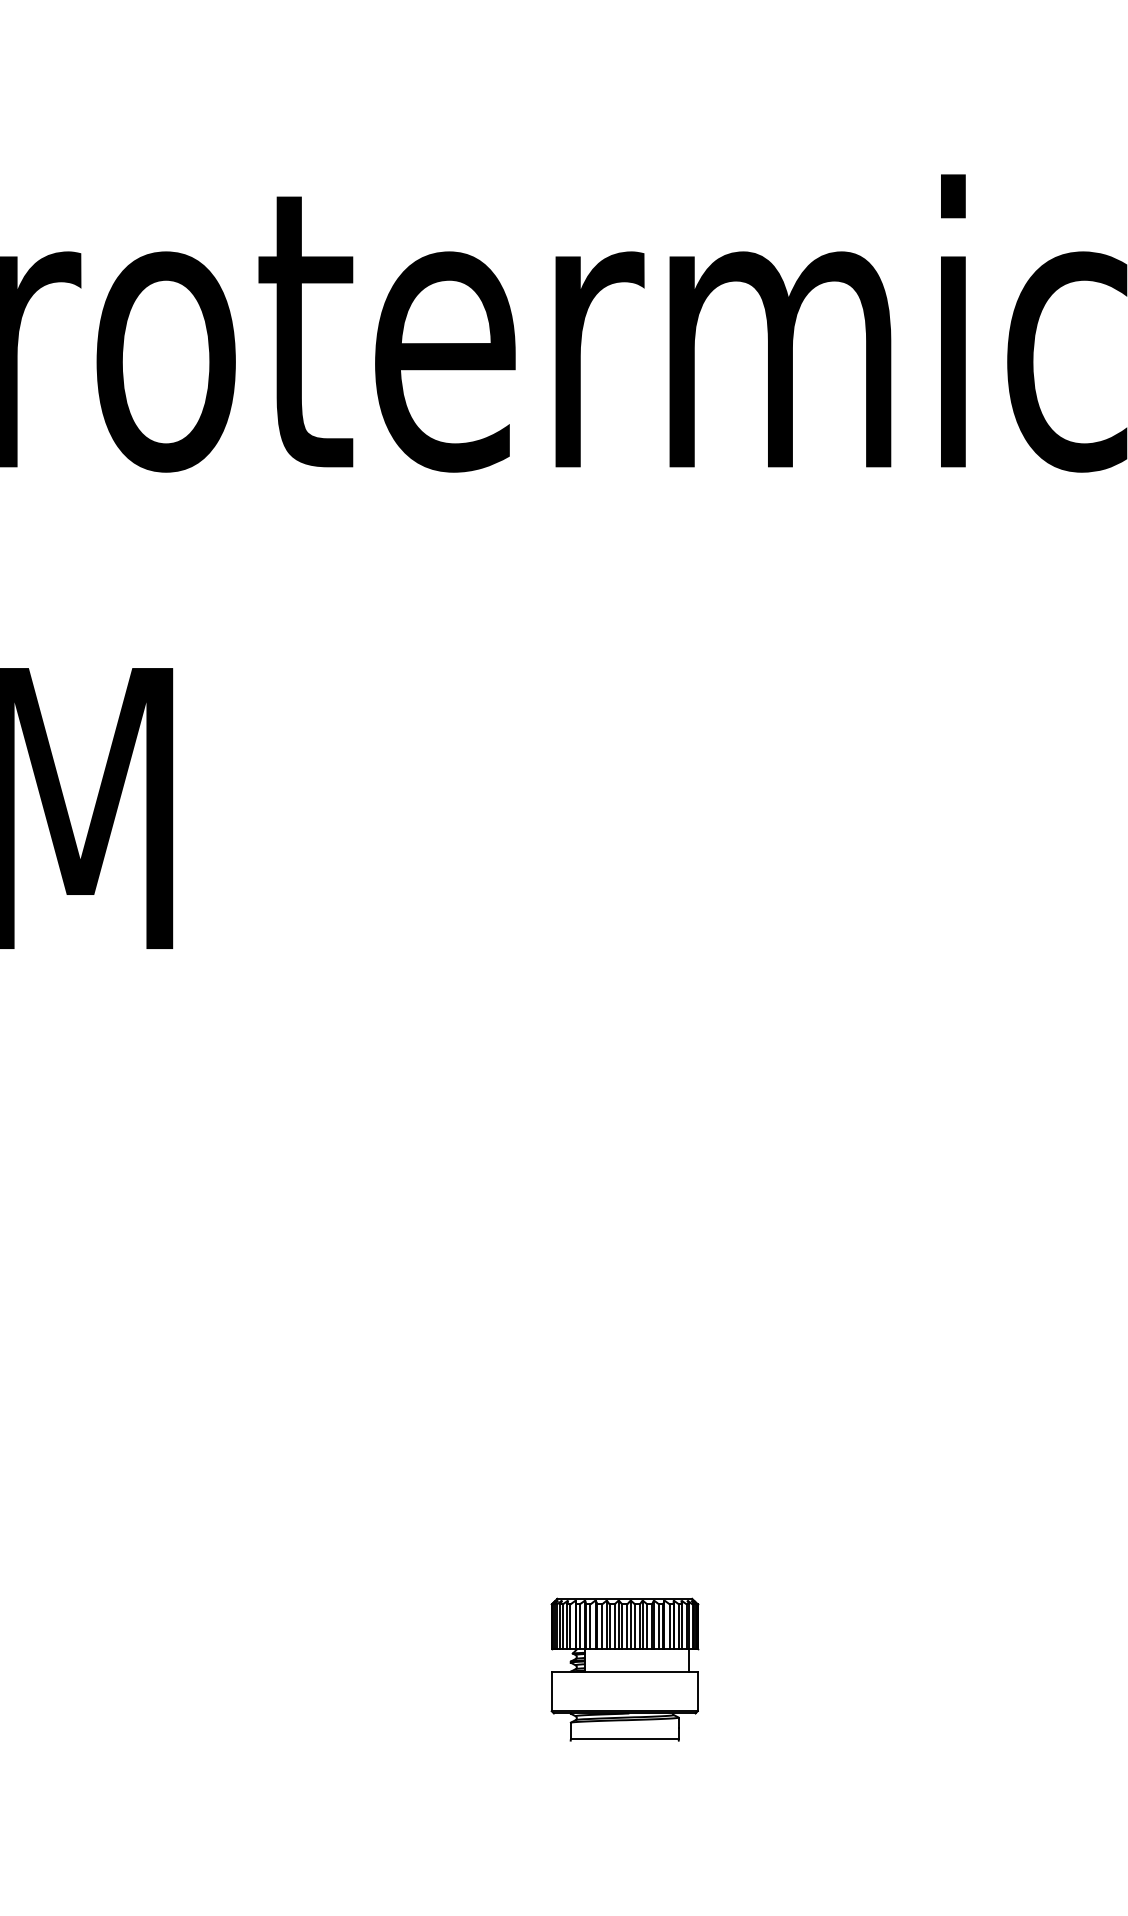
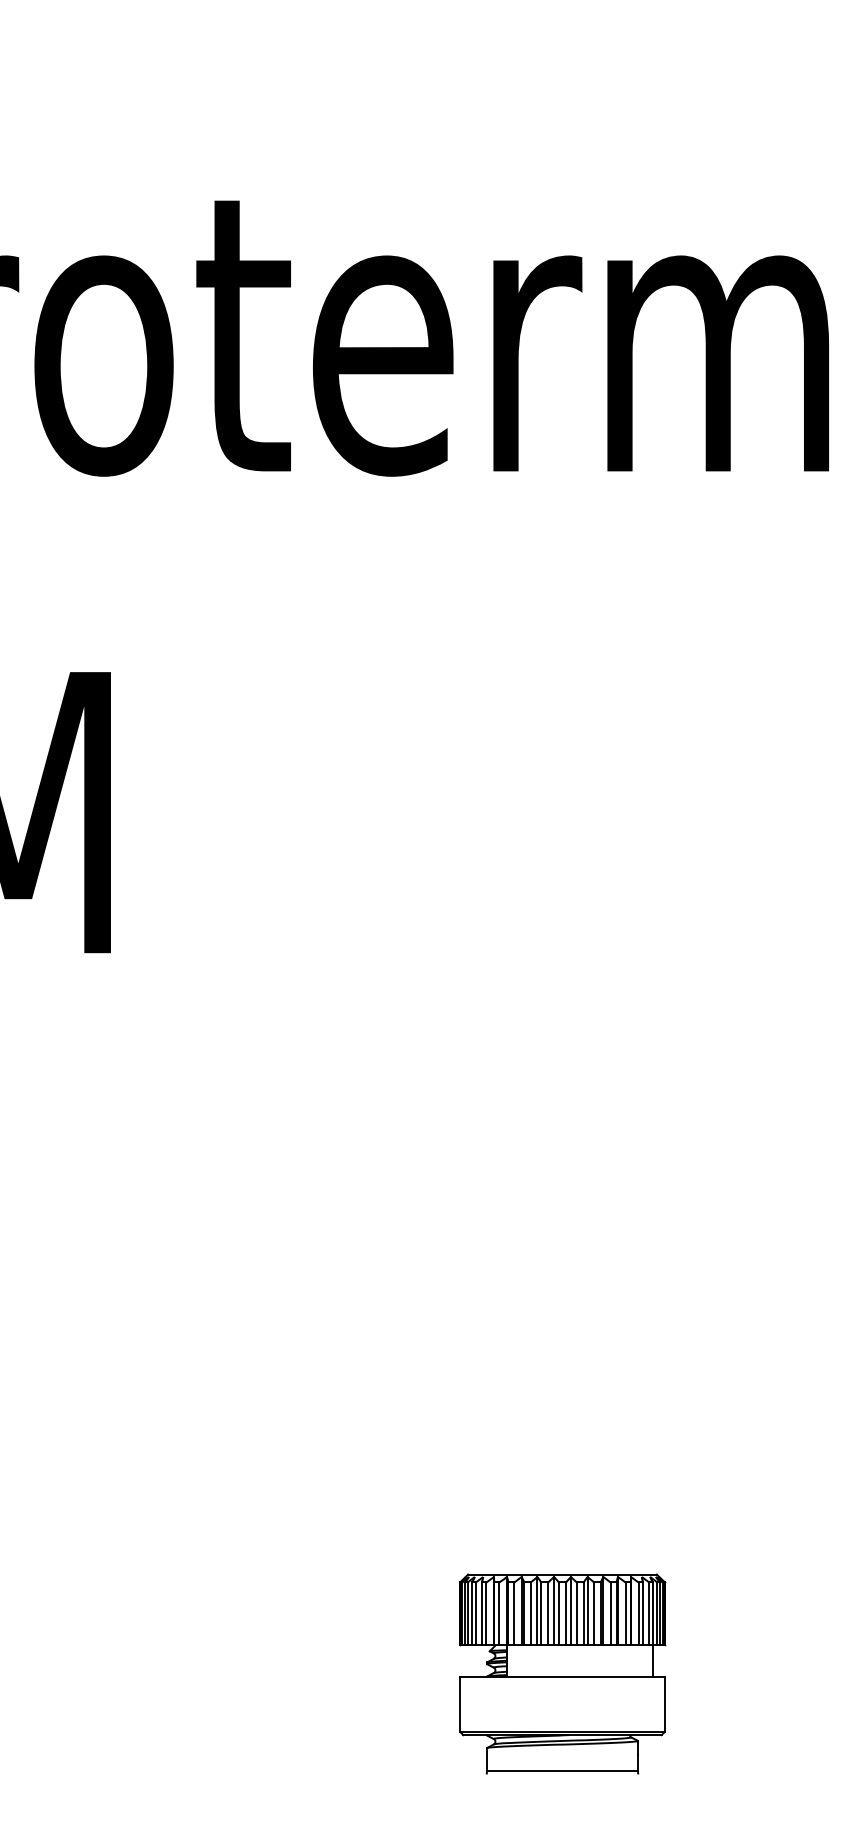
part: (624, 1669) -> (562, 1673), size x1.4

